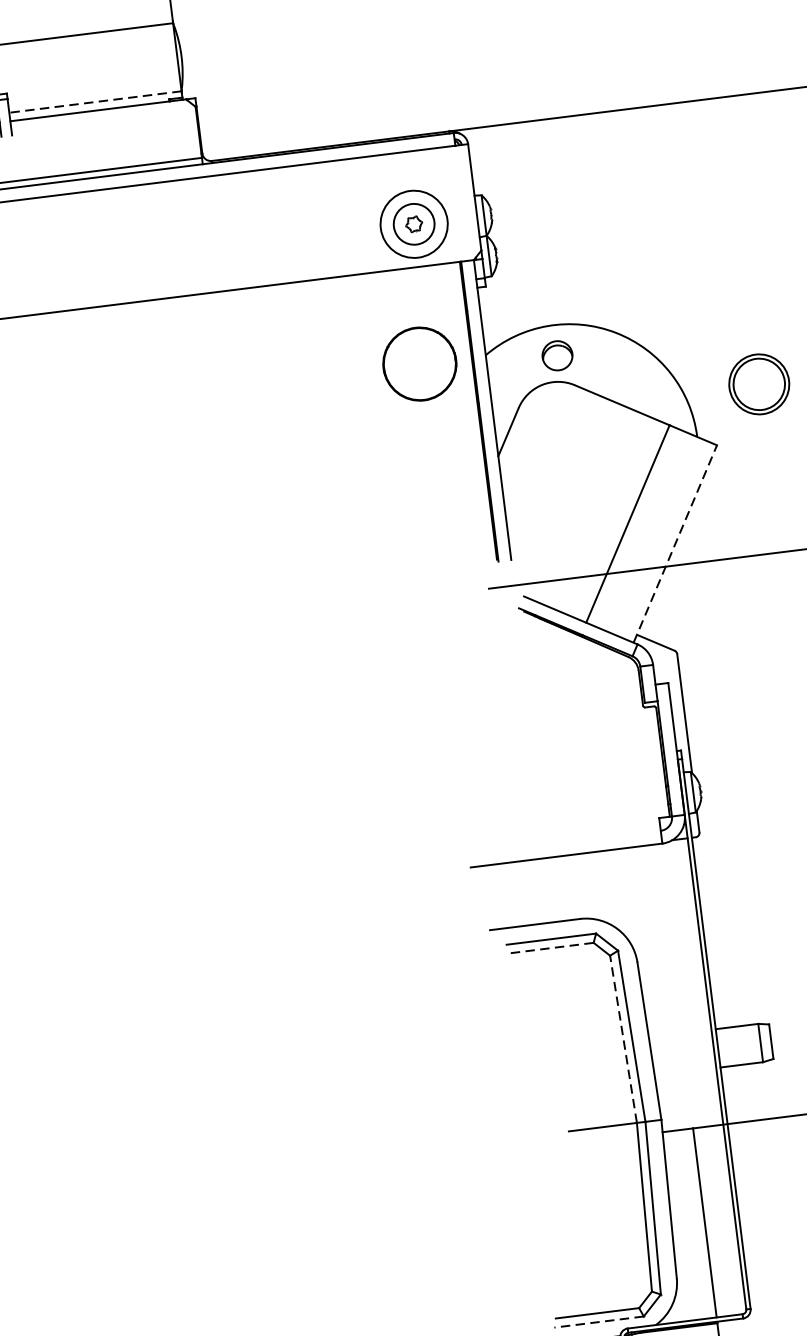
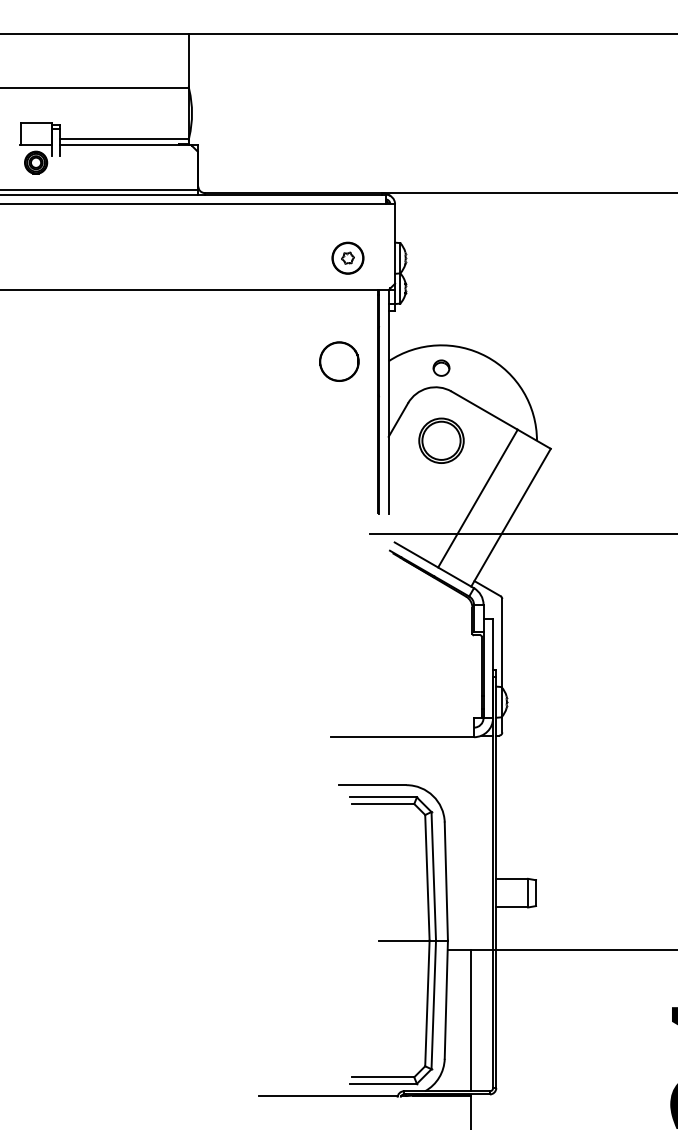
line: (94, 101) -> (123, 138), dashed -> solid
circle: (413, 223) -> (347, 257), size x0.62
part: (557, 354) -> (441, 367), size x0.71
circle: (420, 363) -> (339, 361), size x0.71
part: (759, 383) -> (441, 440), moved
line: (675, 543) -> (511, 517), dashed -> solid
line: (551, 948) -> (382, 804), dashed -> solid
line: (623, 1038) -> (427, 877), dashed -> solid
line: (597, 1321) -> (382, 1083), dashed -> solid

